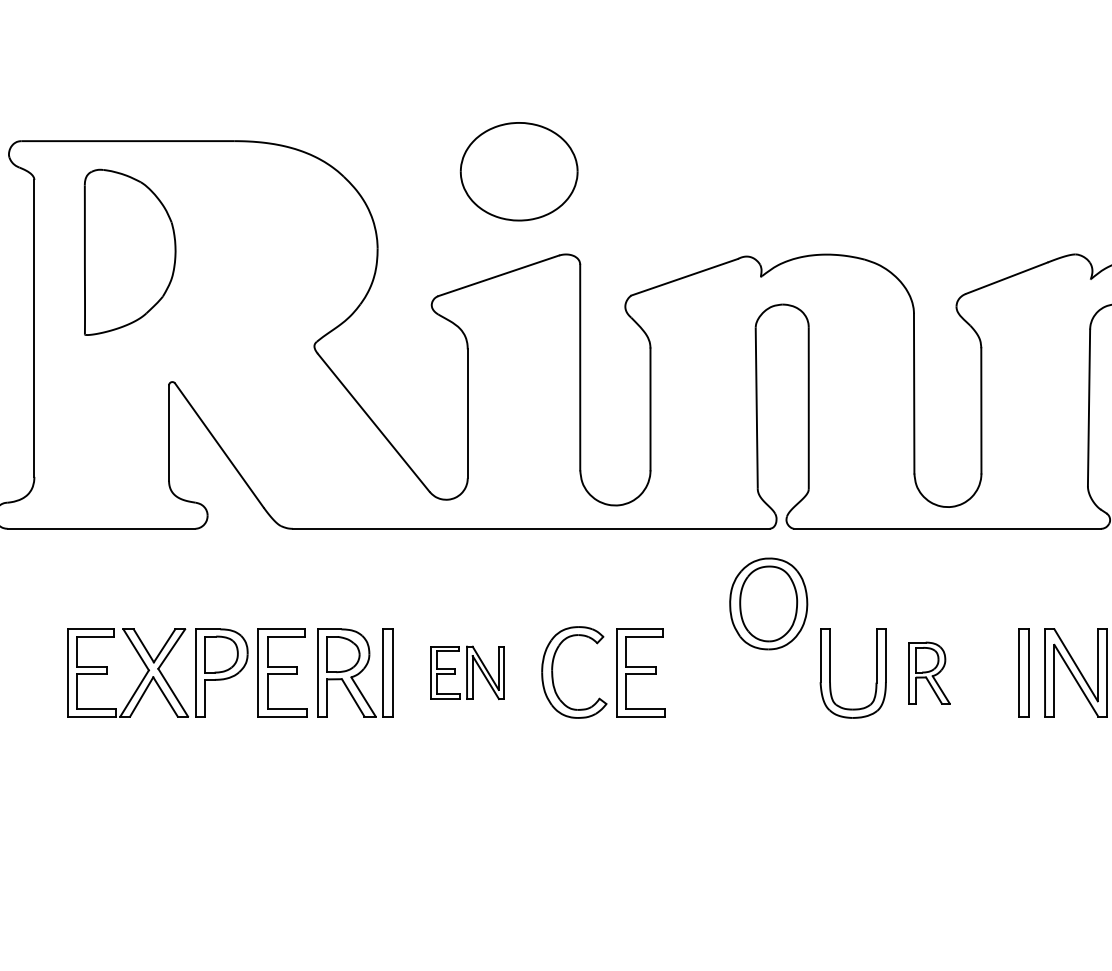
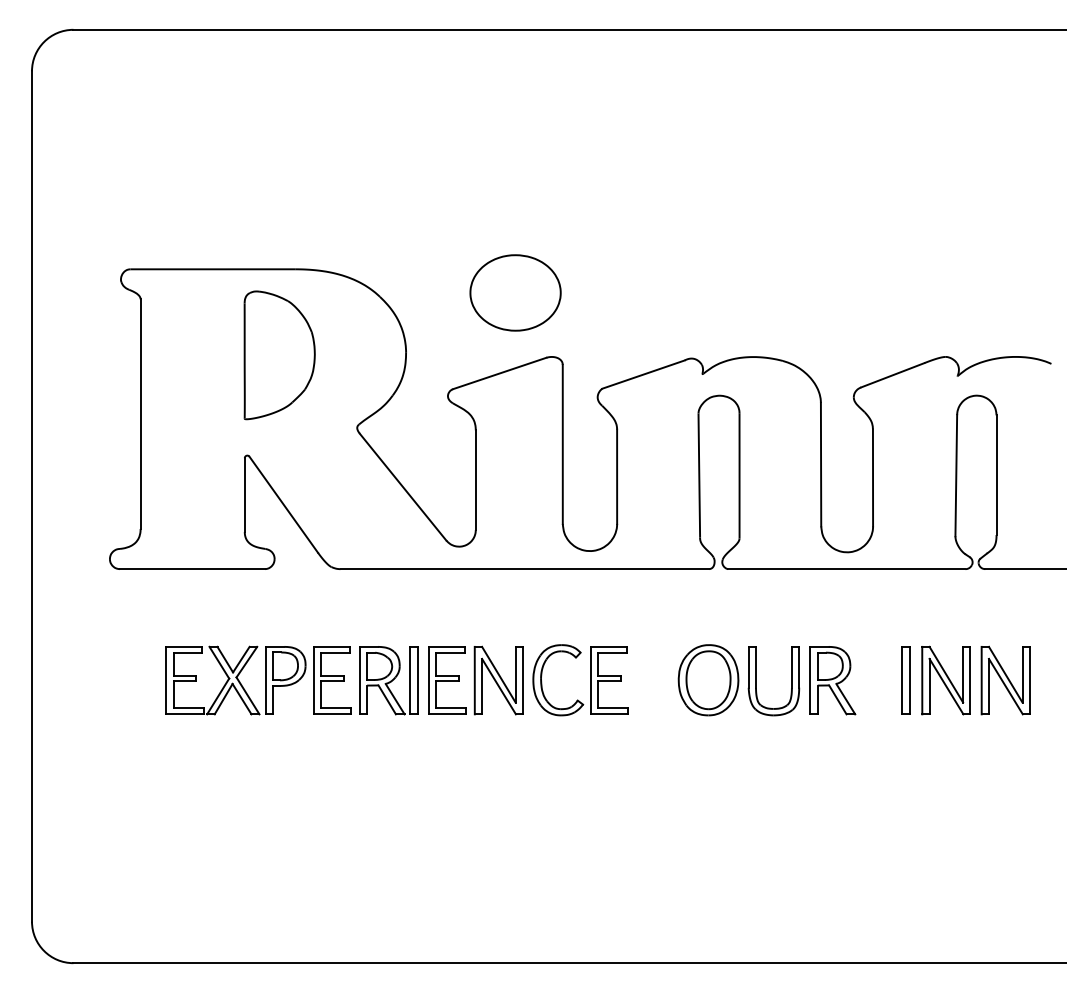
part: (129, 252) -> (279, 355), moved
part: (768, 604) -> (708, 680), moved
part: (467, 672) -> (475, 680), size x1.67
part: (928, 672) -> (832, 680), size x1.43

